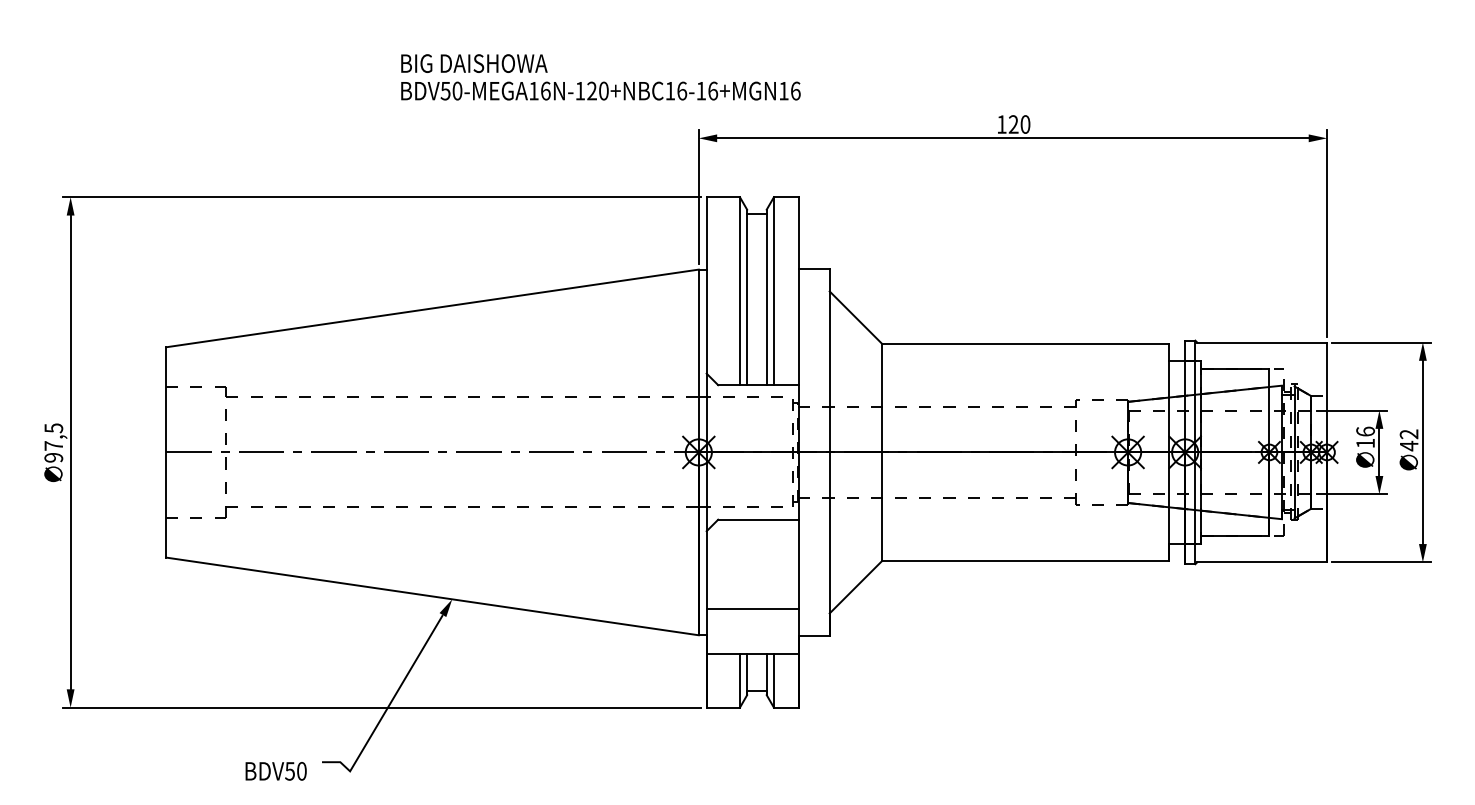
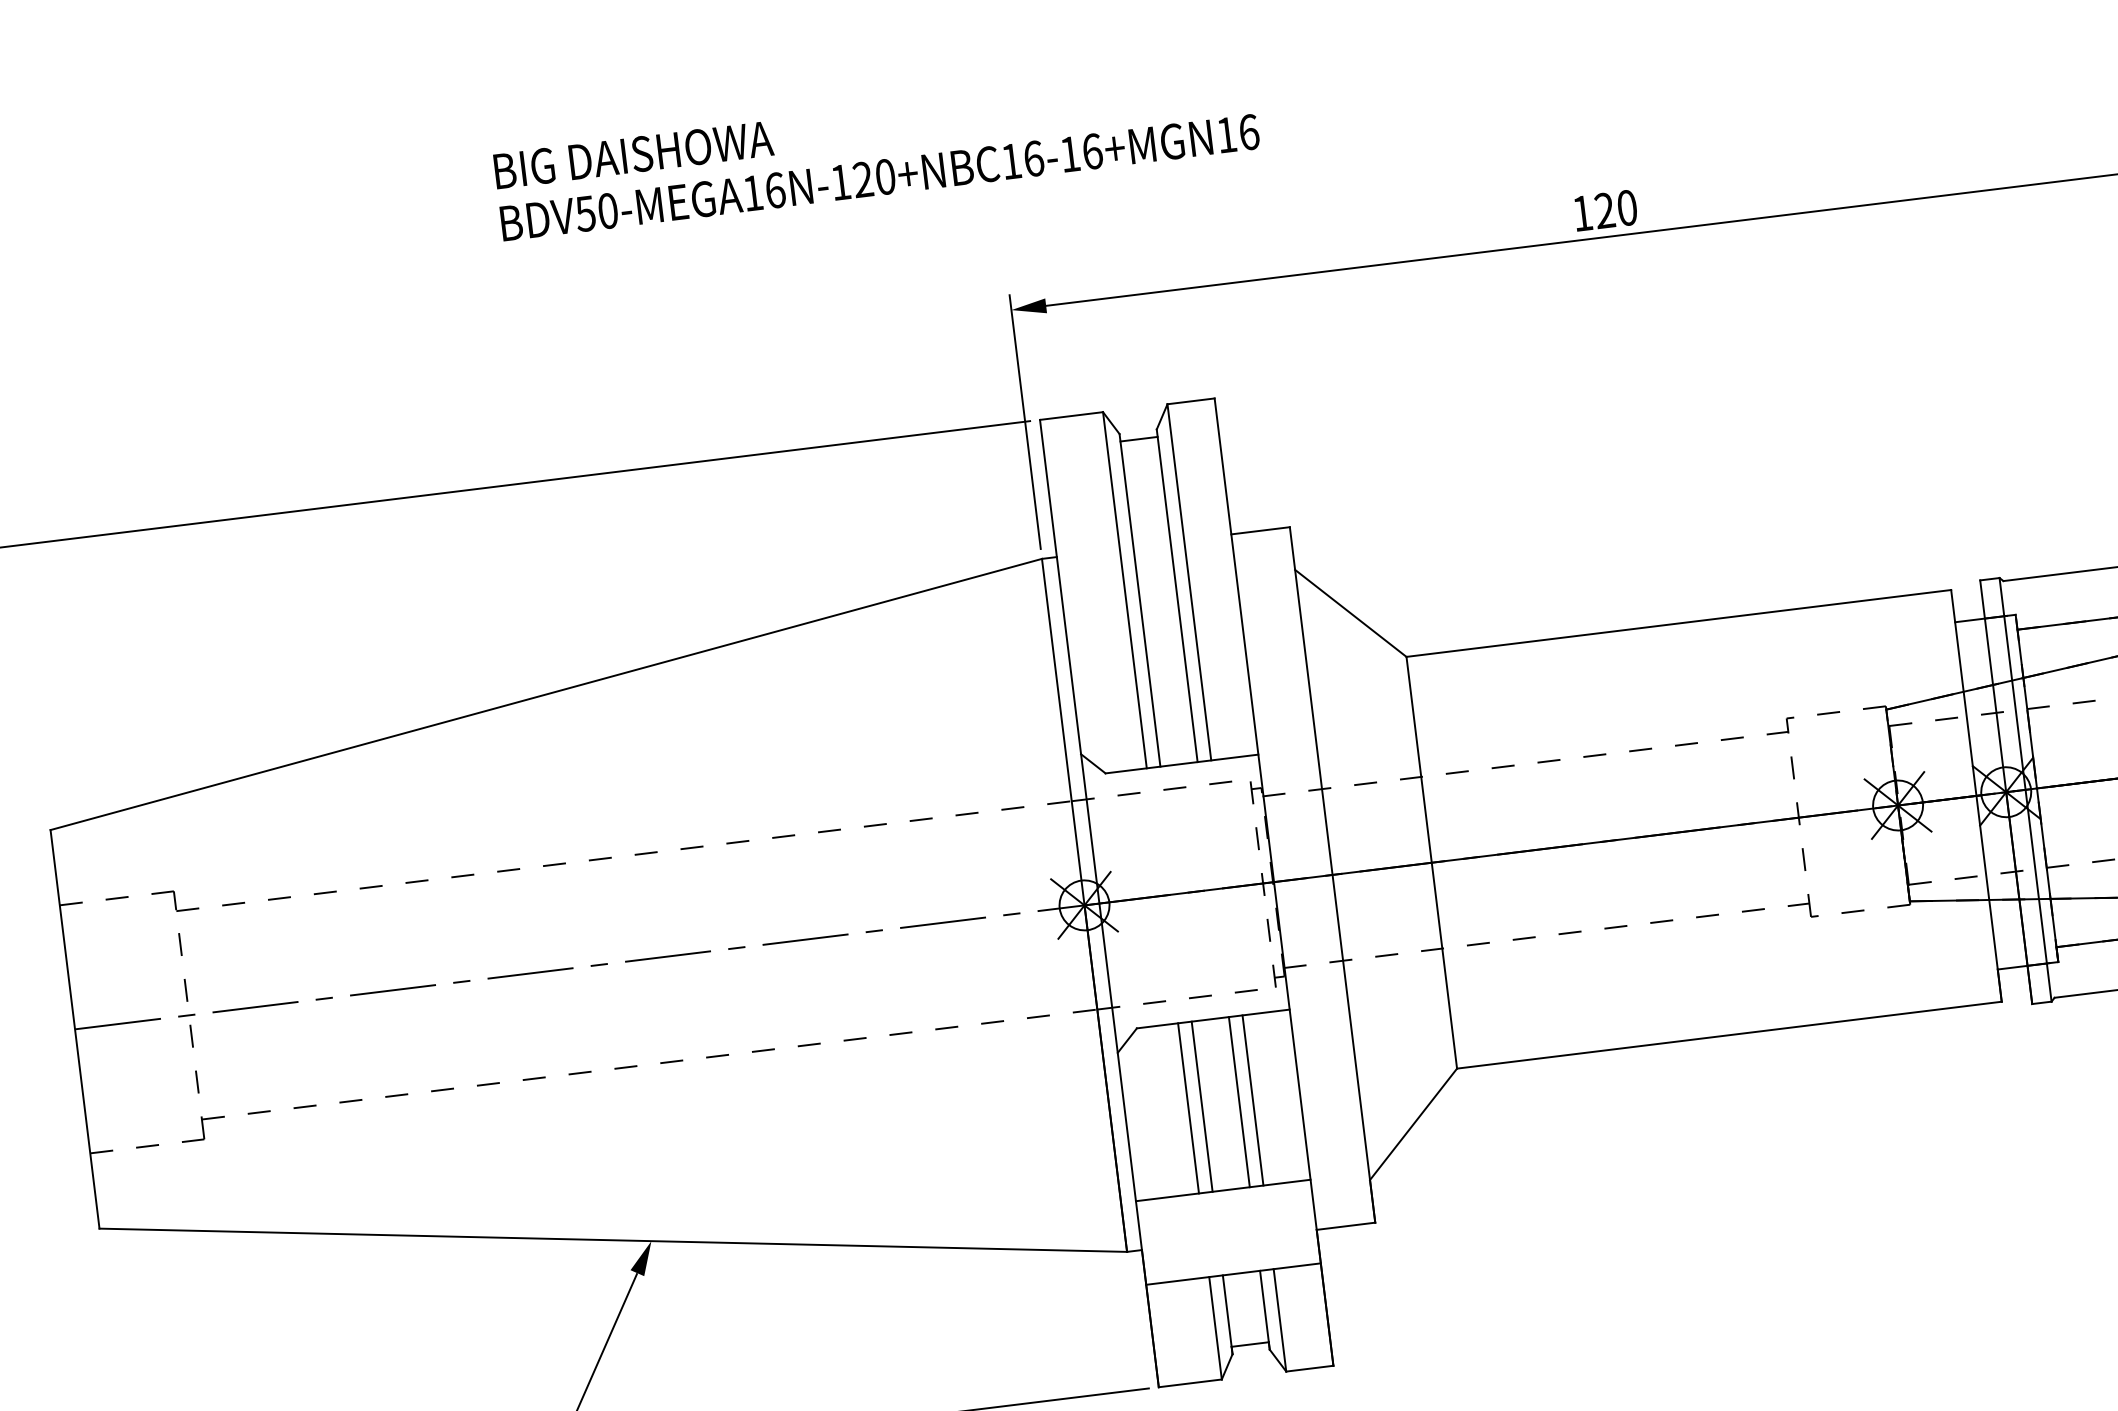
text: (600, 77) -> (875, 152), moved
line: (739, 564) -> (1187, 1108), added
line: (747, 564) -> (1202, 1106), added
line: (766, 564) -> (1238, 1102), added
line: (773, 564) -> (1252, 1100), added

